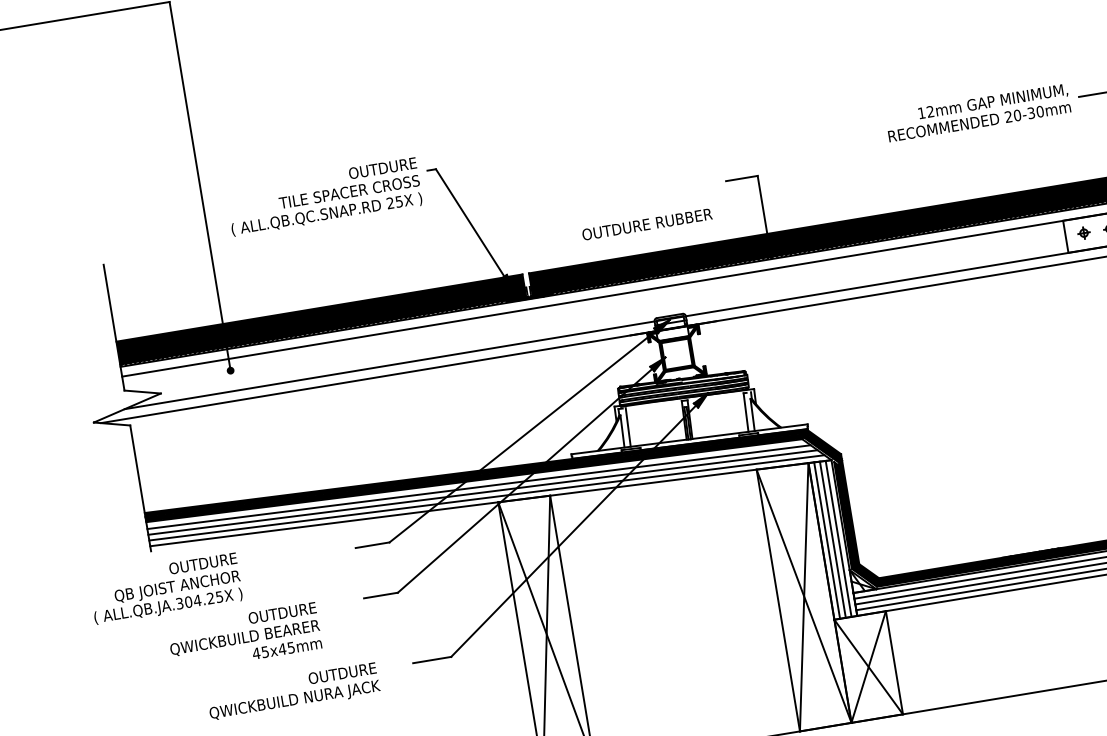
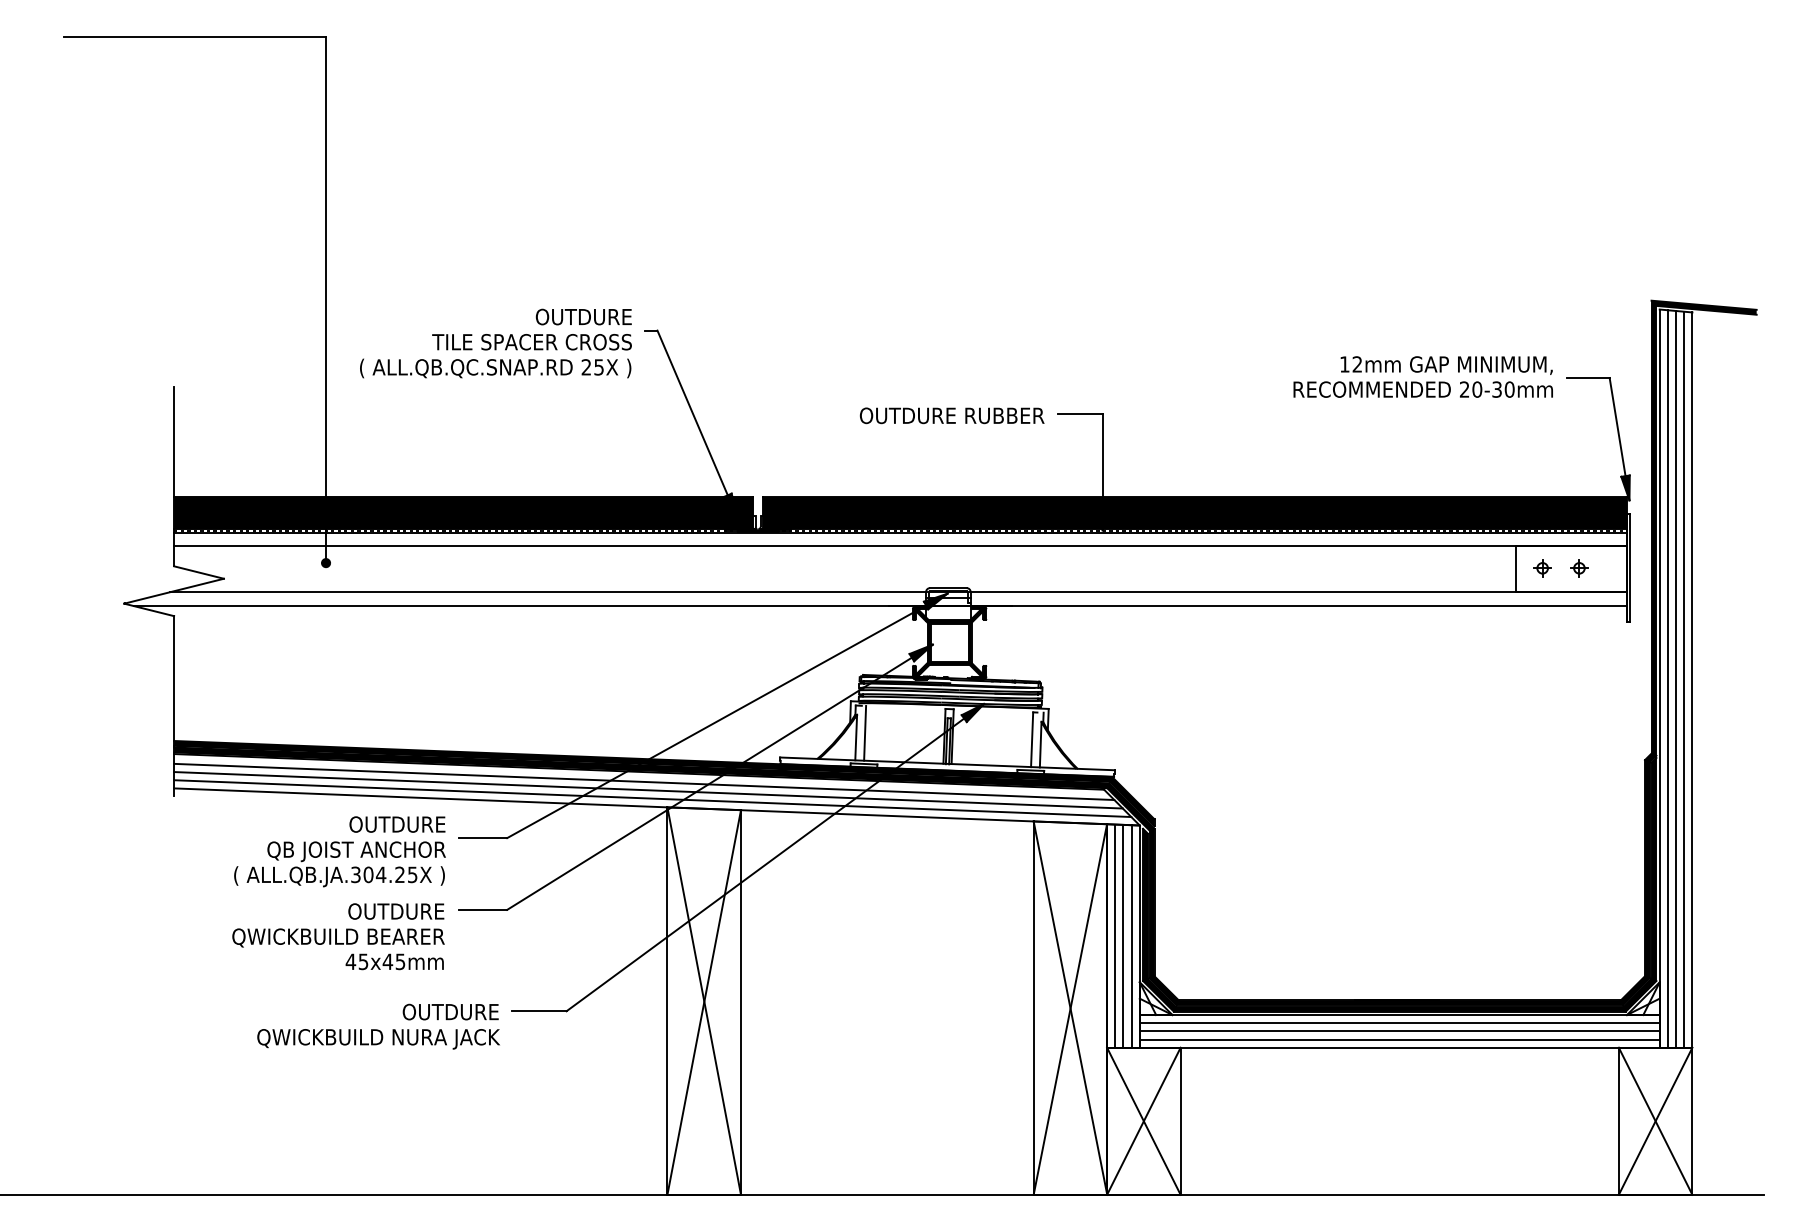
text: (646, 224) -> (951, 415), moved
text: (165, 589) -> (339, 851), moved
text: (244, 637) -> (338, 936), moved
text: (293, 691) -> (378, 1026), moved

